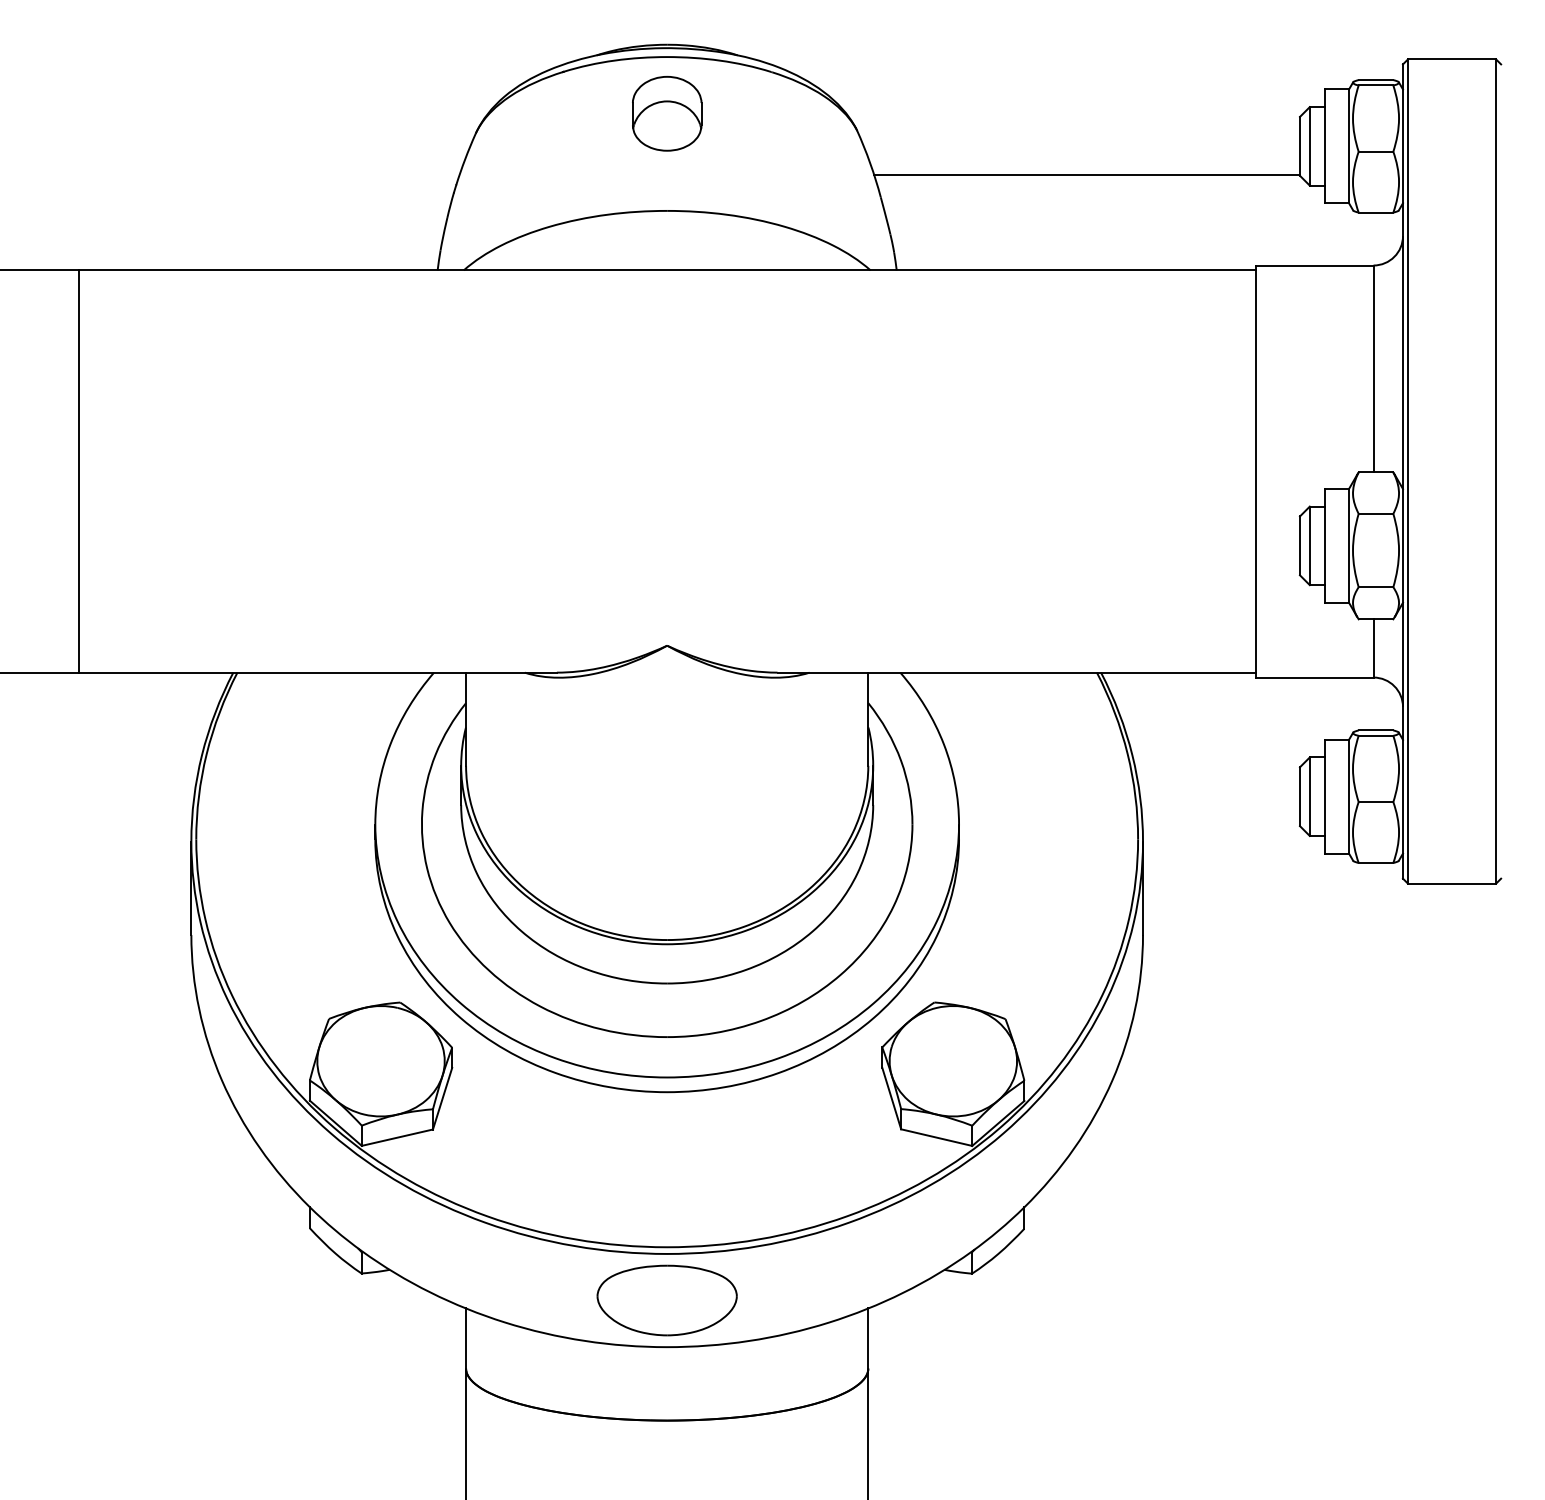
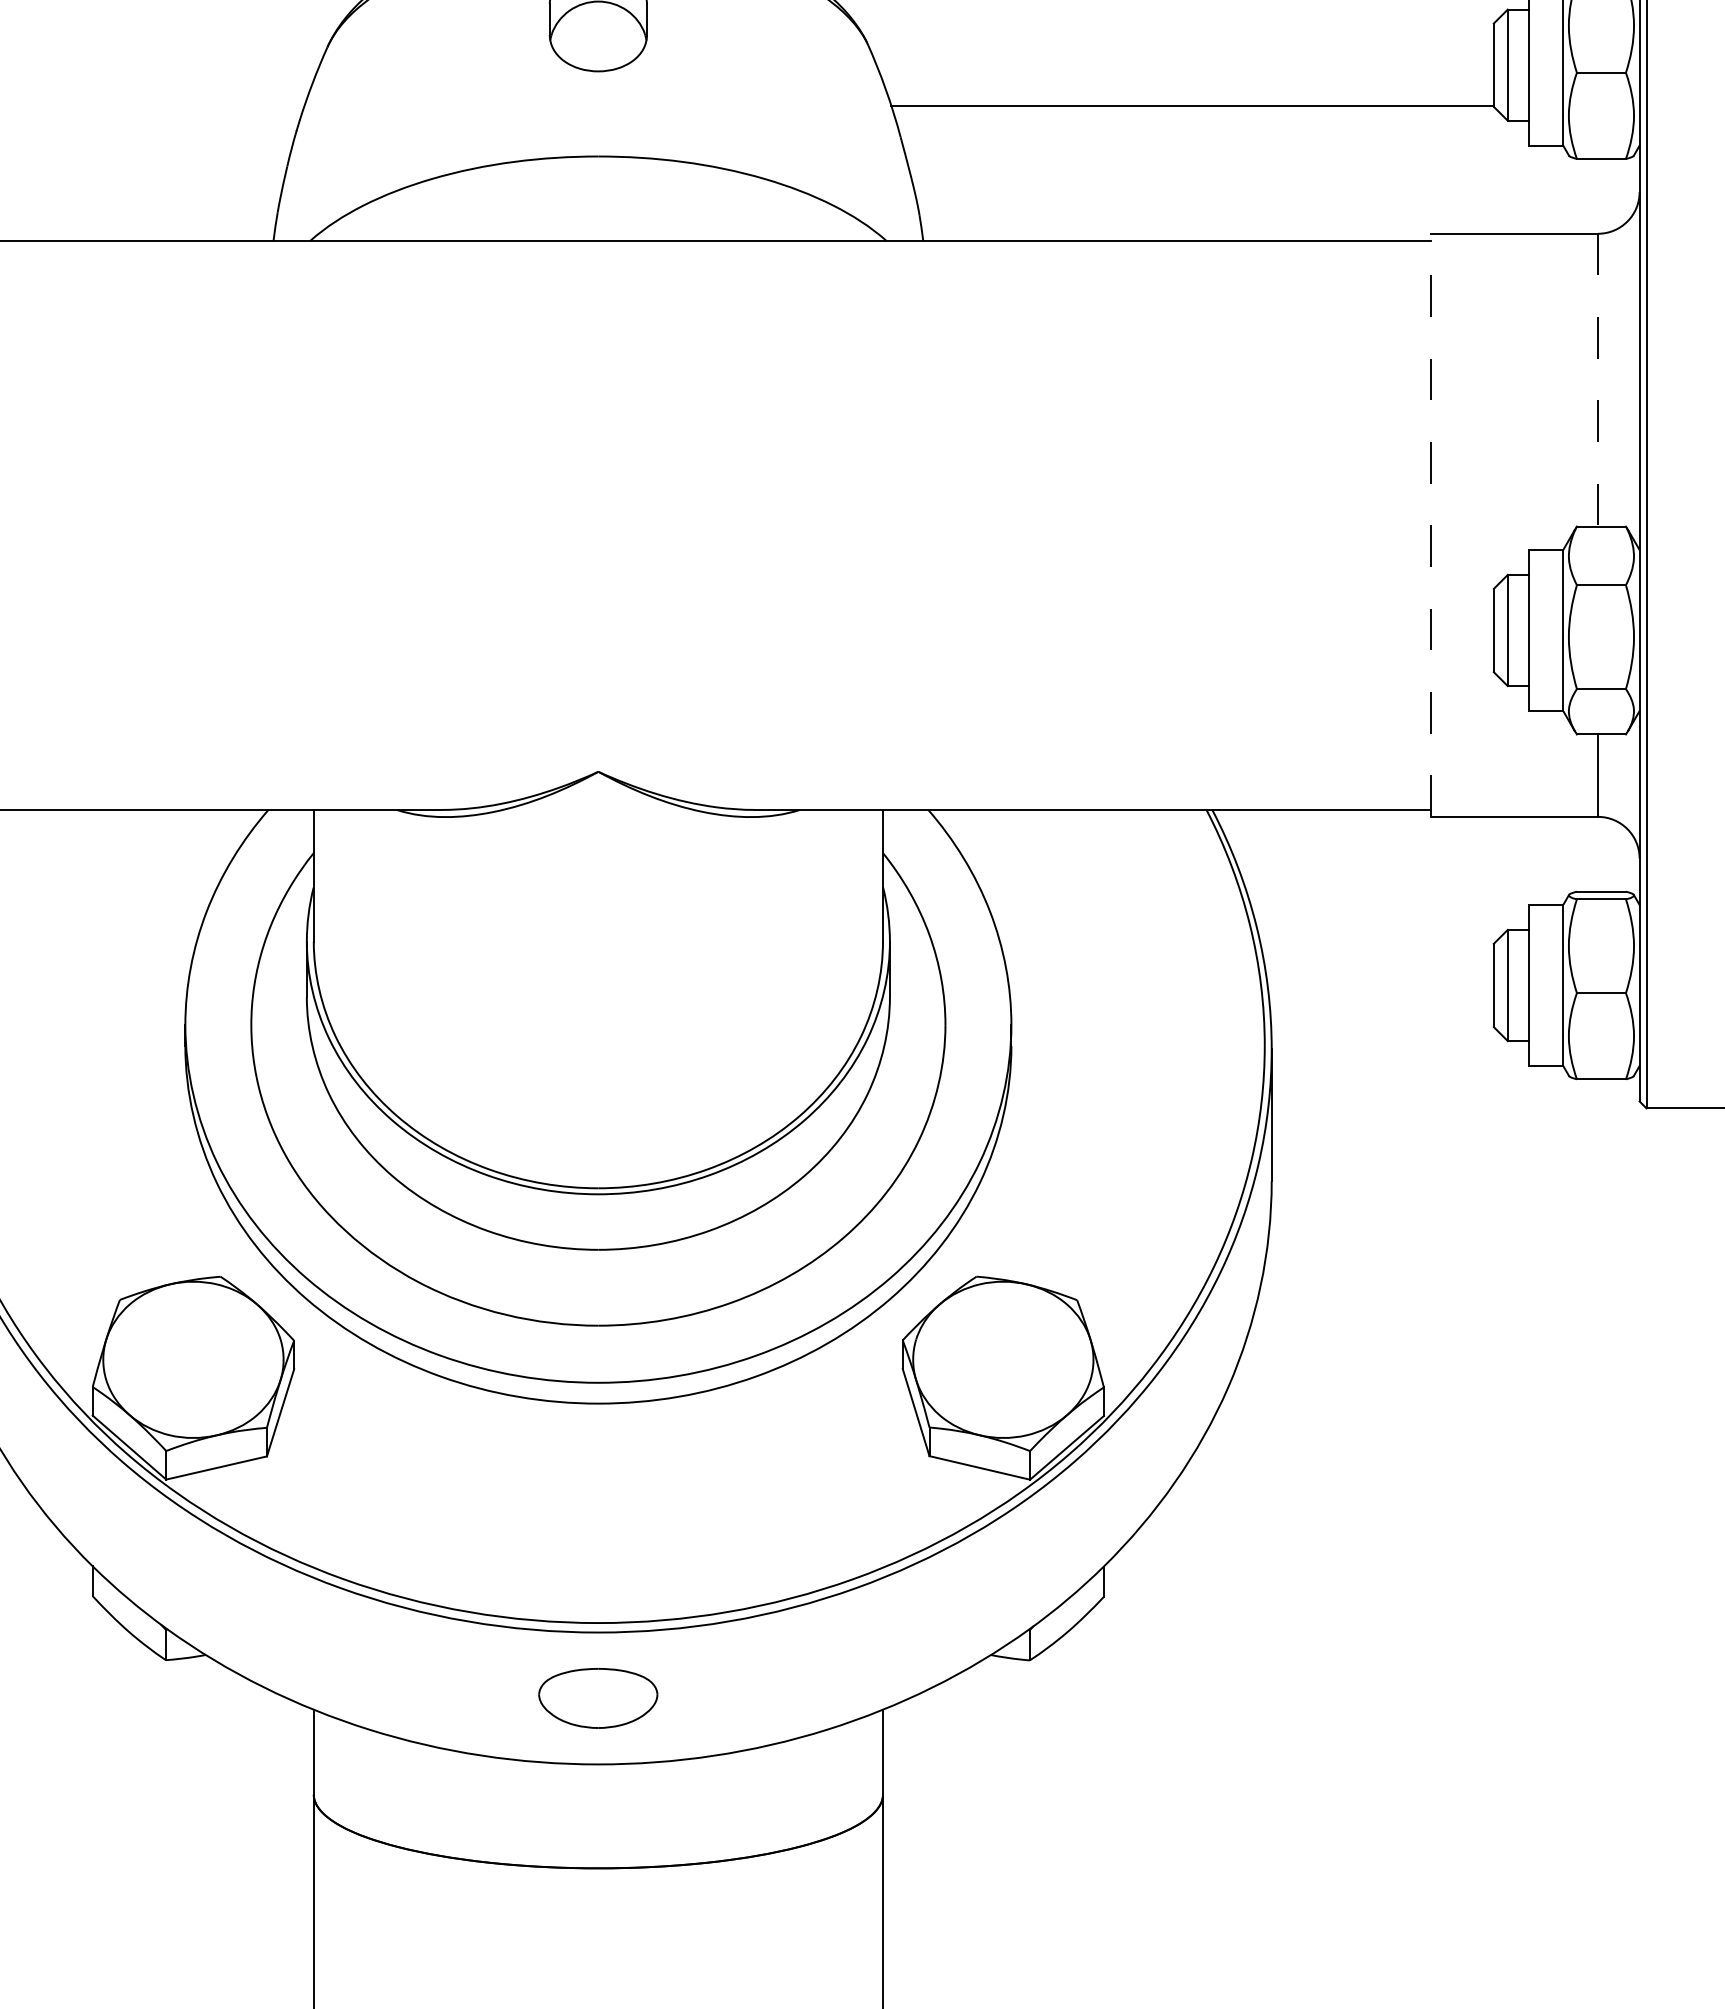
line: (1373, 369) -> (1597, 380), solid -> dashed
line: (1255, 471) -> (1430, 525), solid -> dashed
part: (666, 1300) -> (597, 1698), size x0.6

